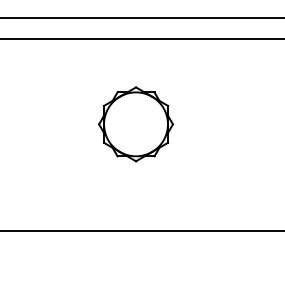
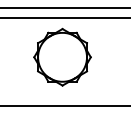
part: (135, 122) -> (62, 56), size x1.67

